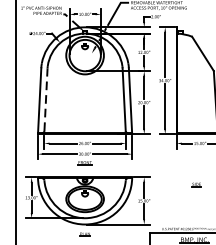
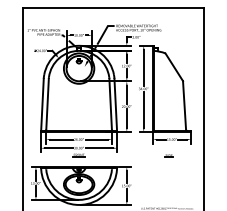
line: (45, 98) -> (47, 103), dashed -> solid
part: (195, 184) -> (168, 155), moved

